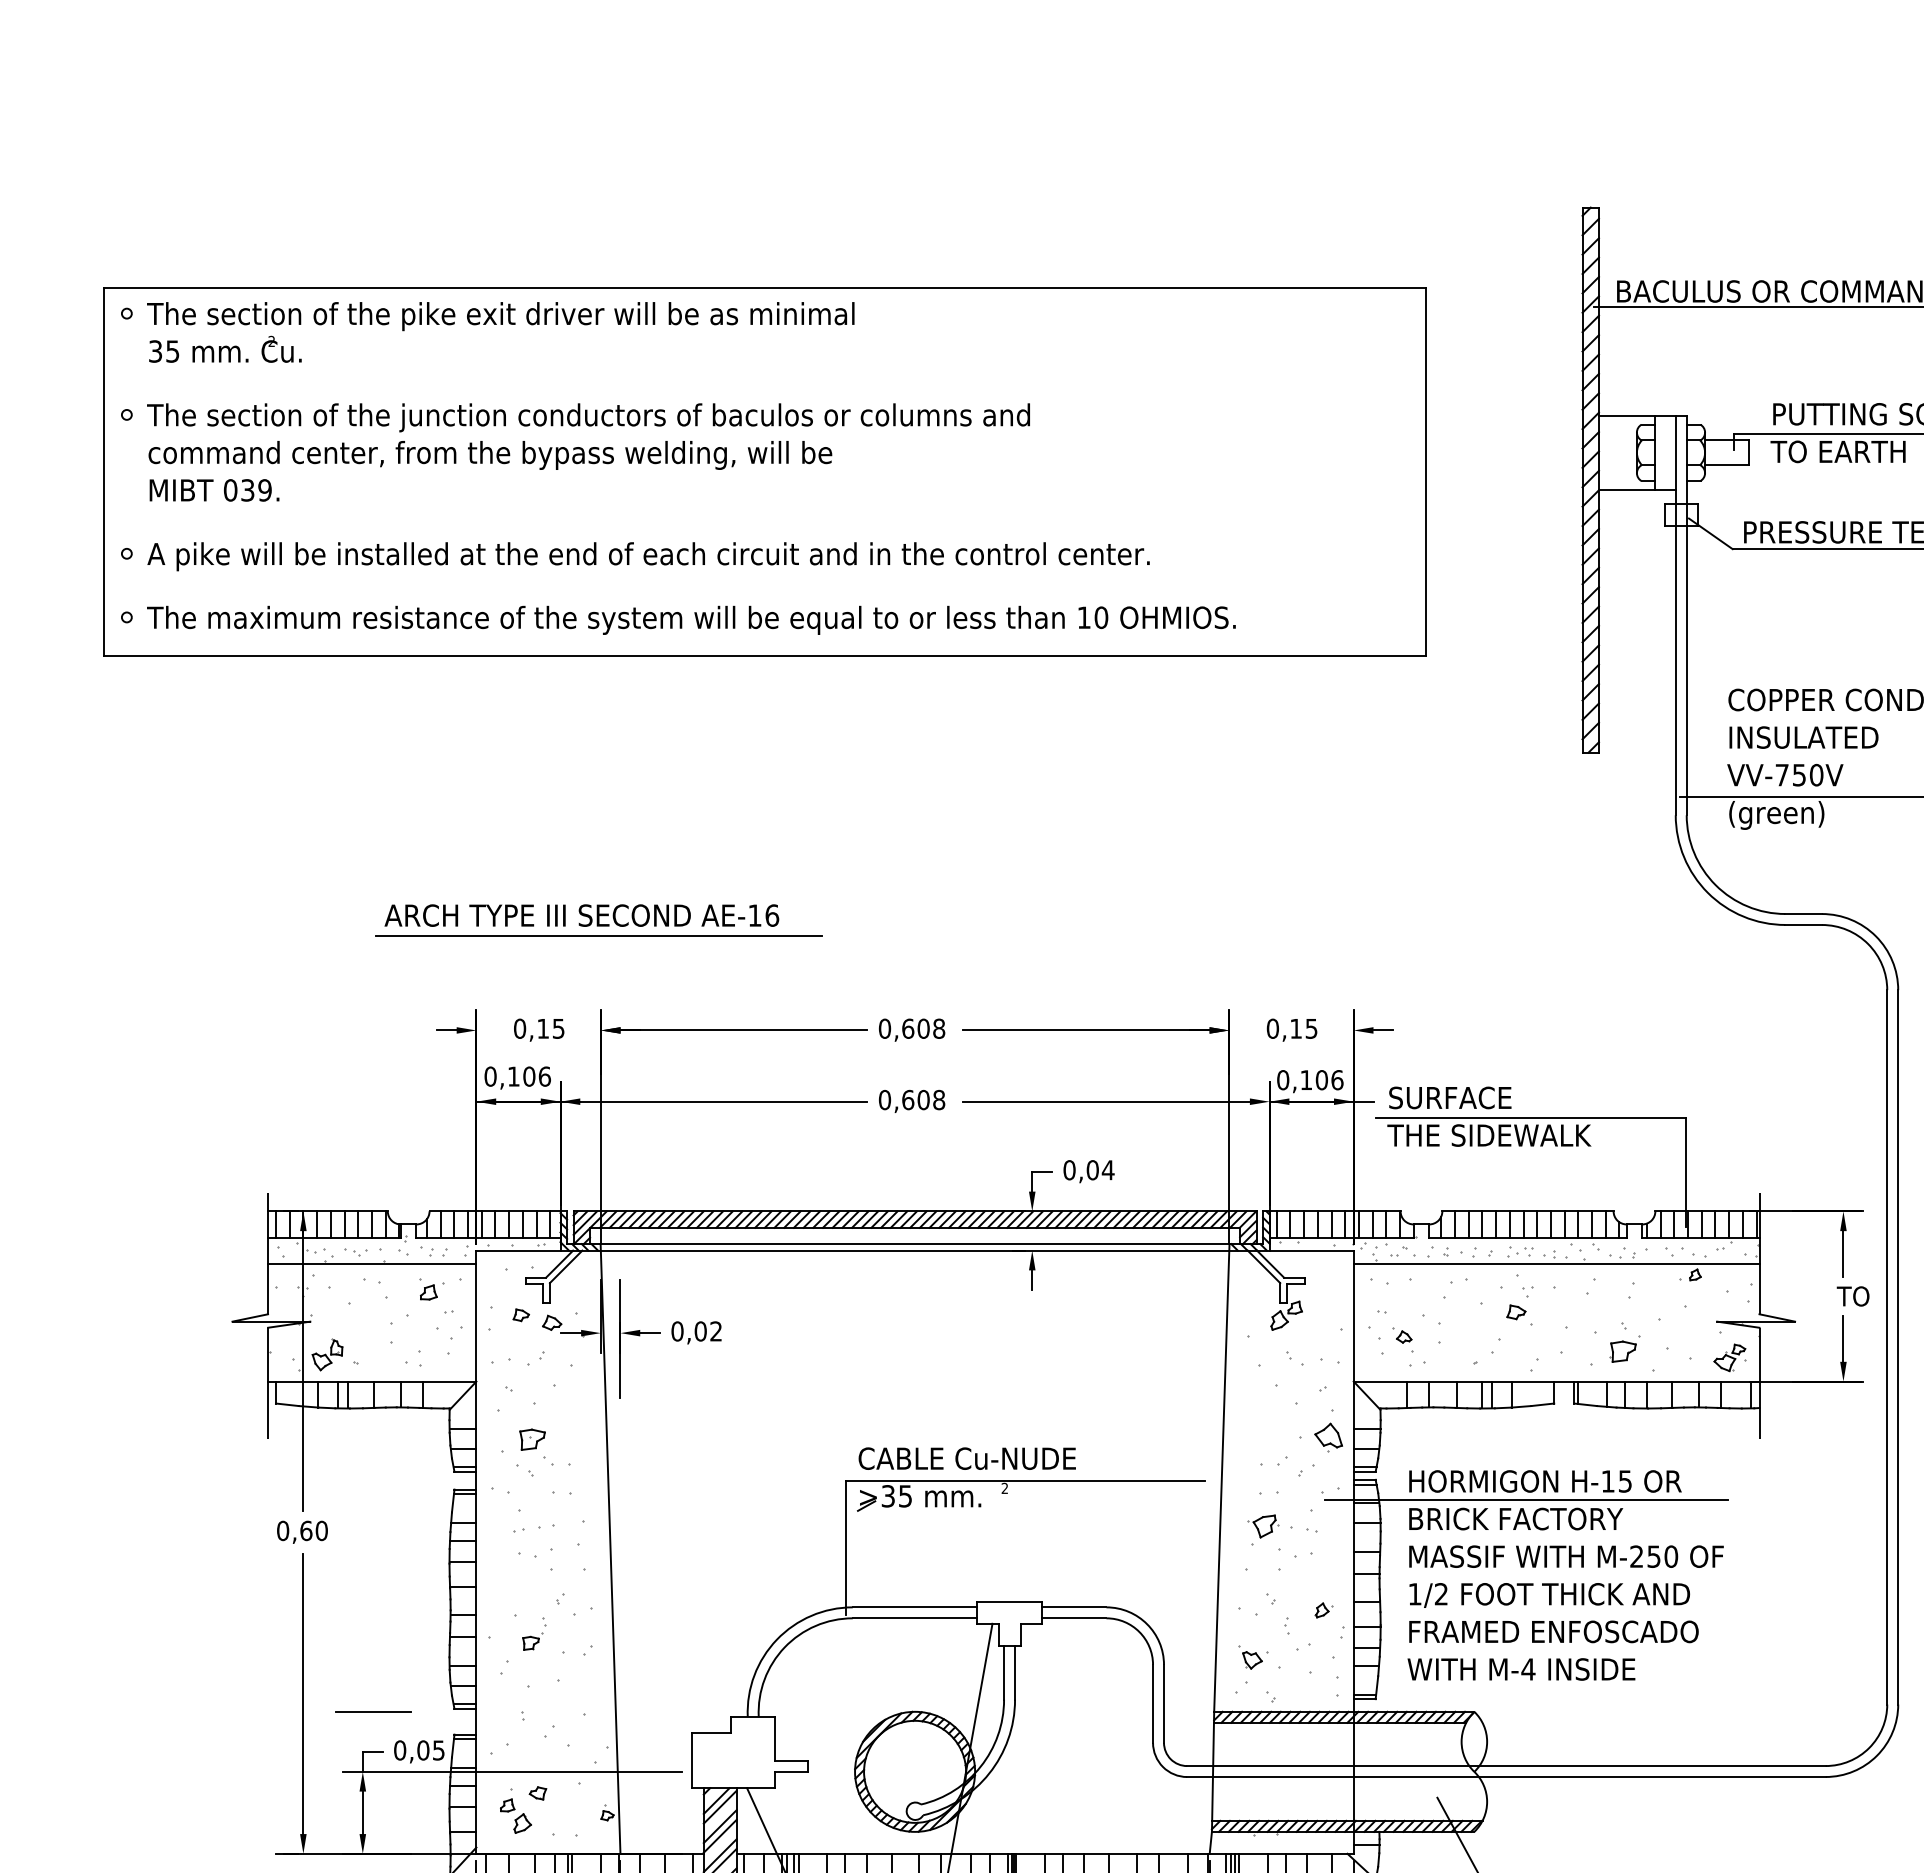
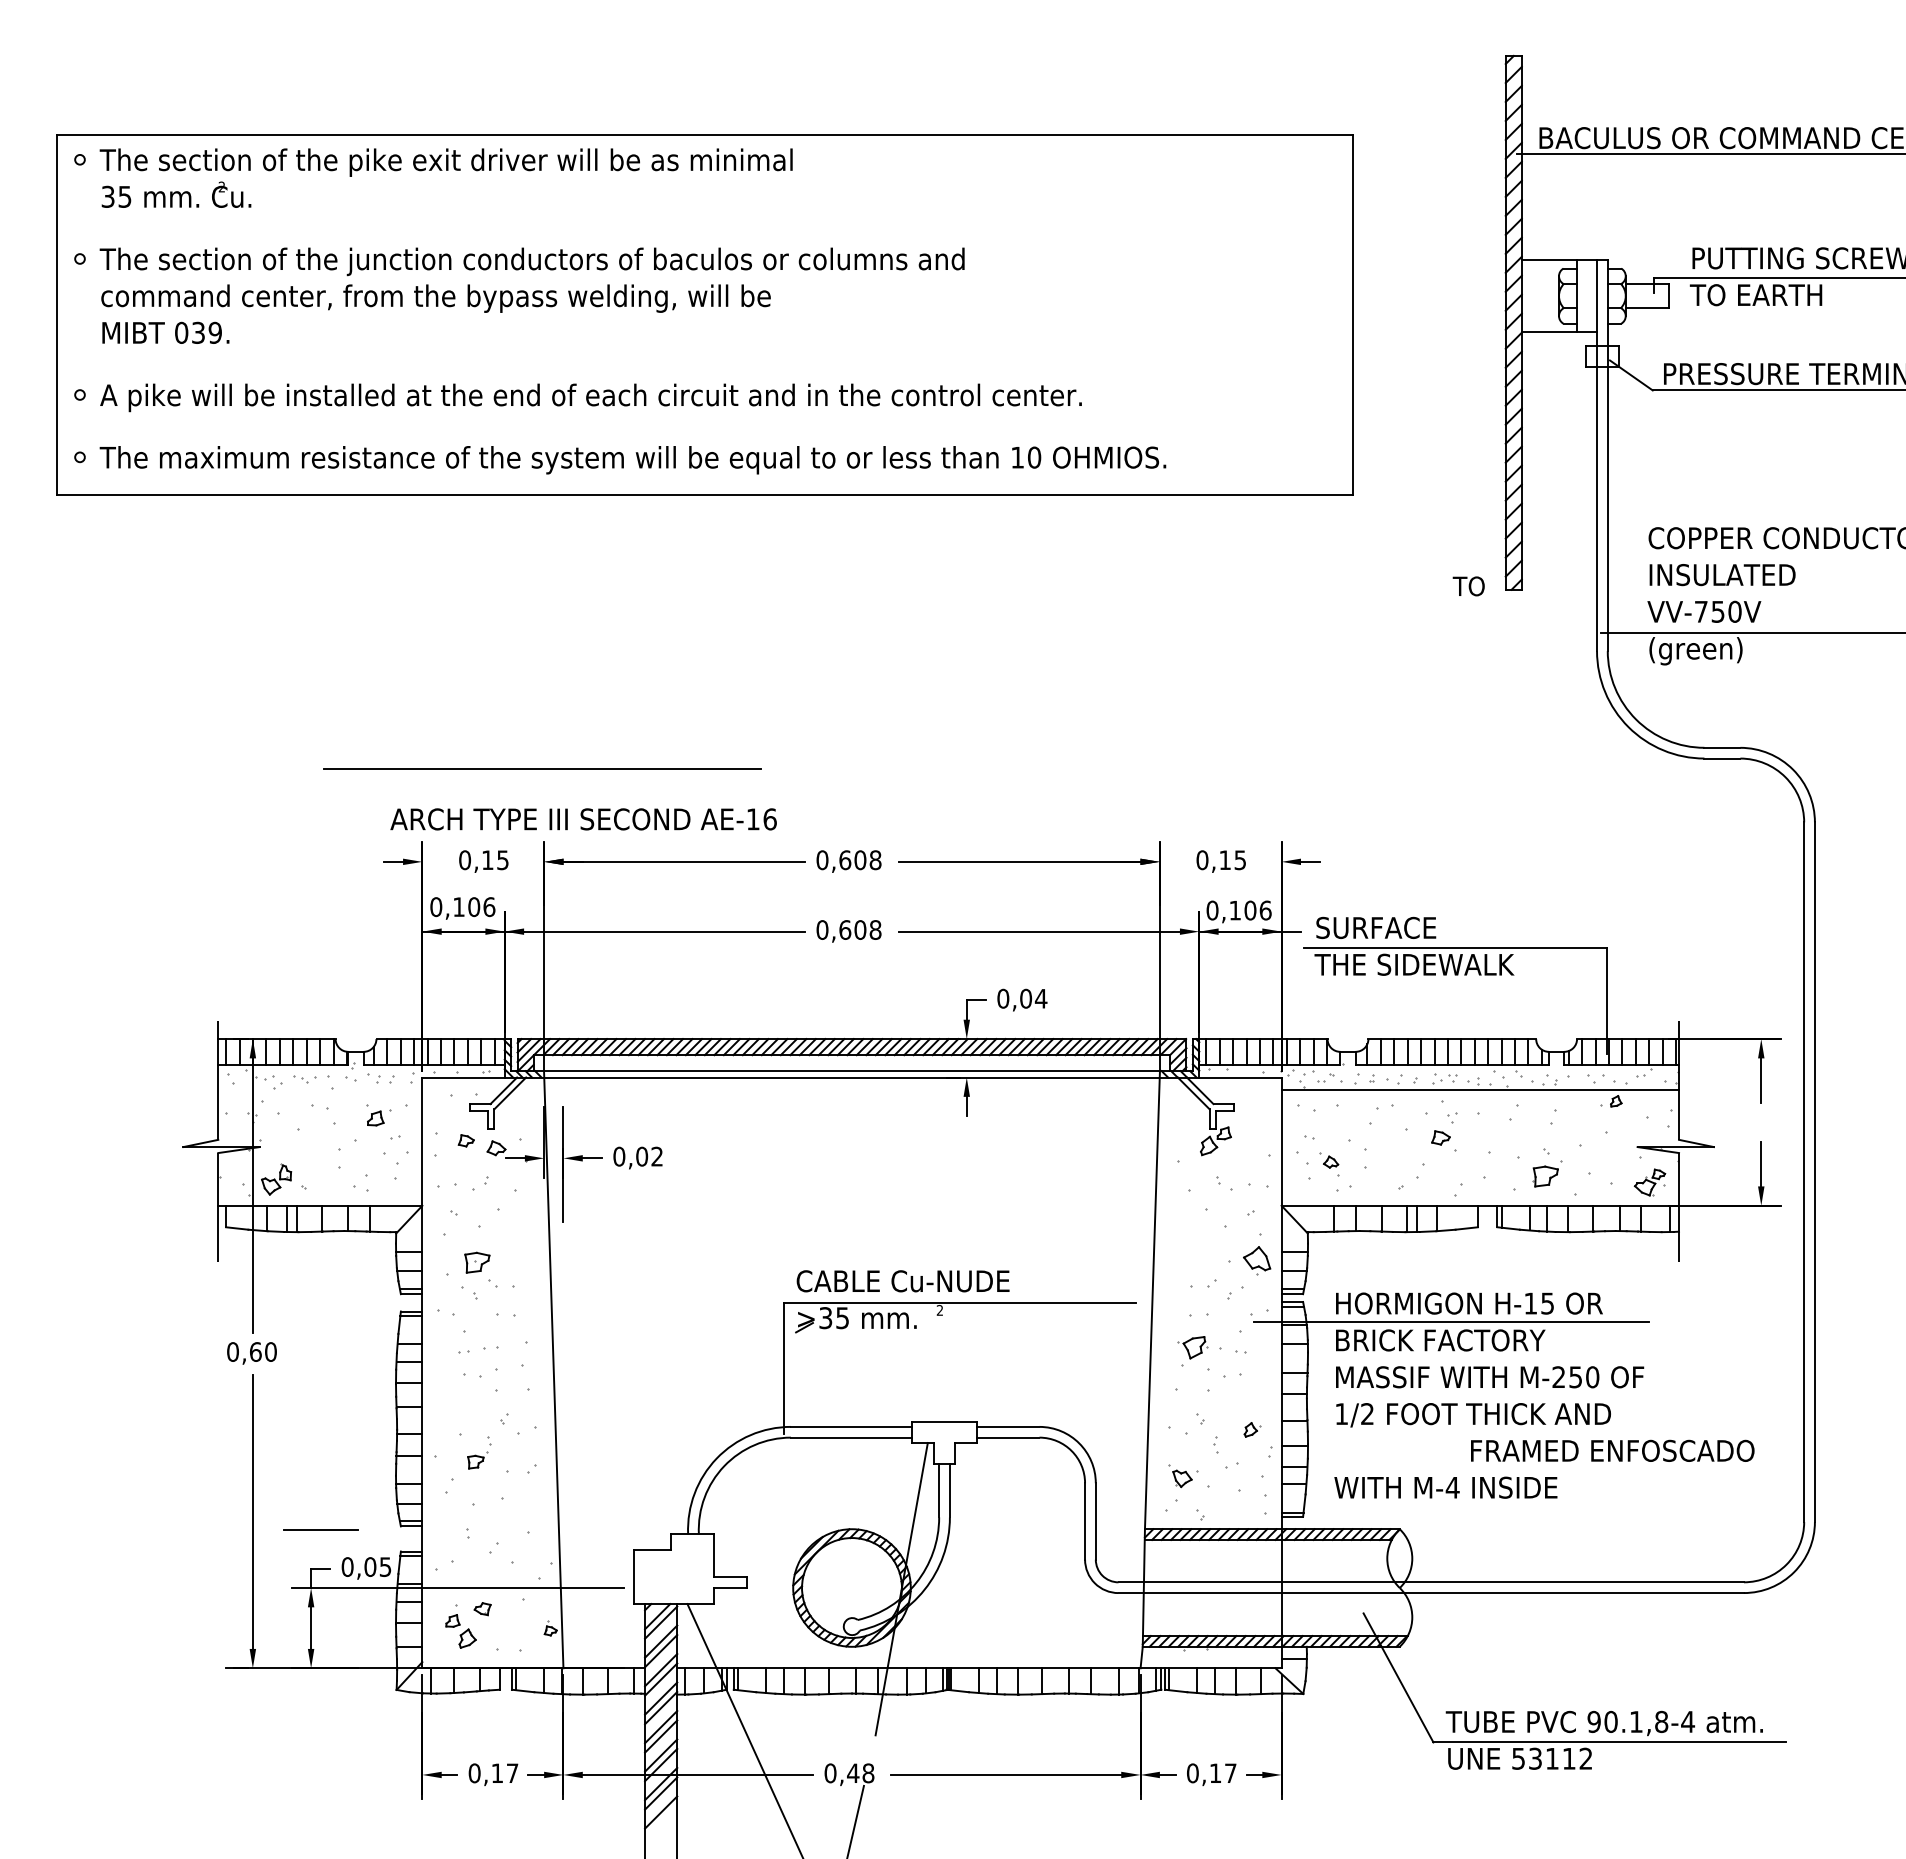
text: (581, 915) -> (583, 819), moved
line: (372, 1263) -> (320, 1090), removed
text: (1852, 1296) -> (1468, 586), moved
text: (1553, 1631) -> (1612, 1450), moved

